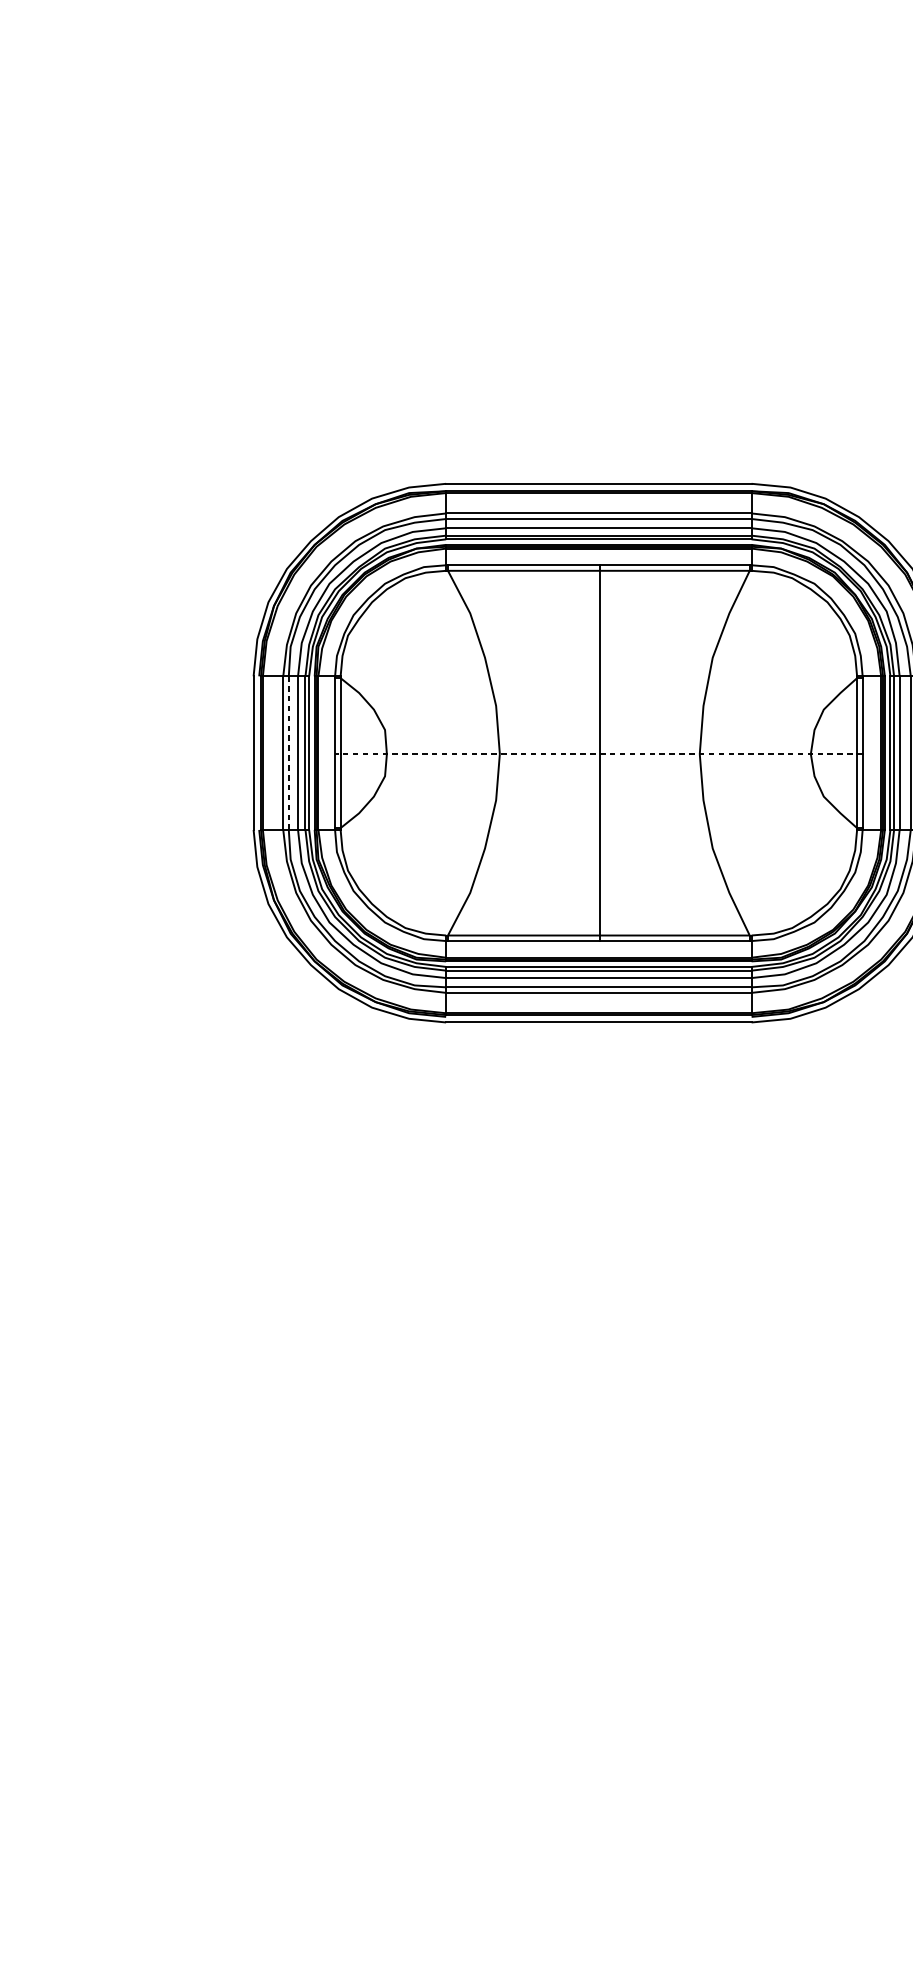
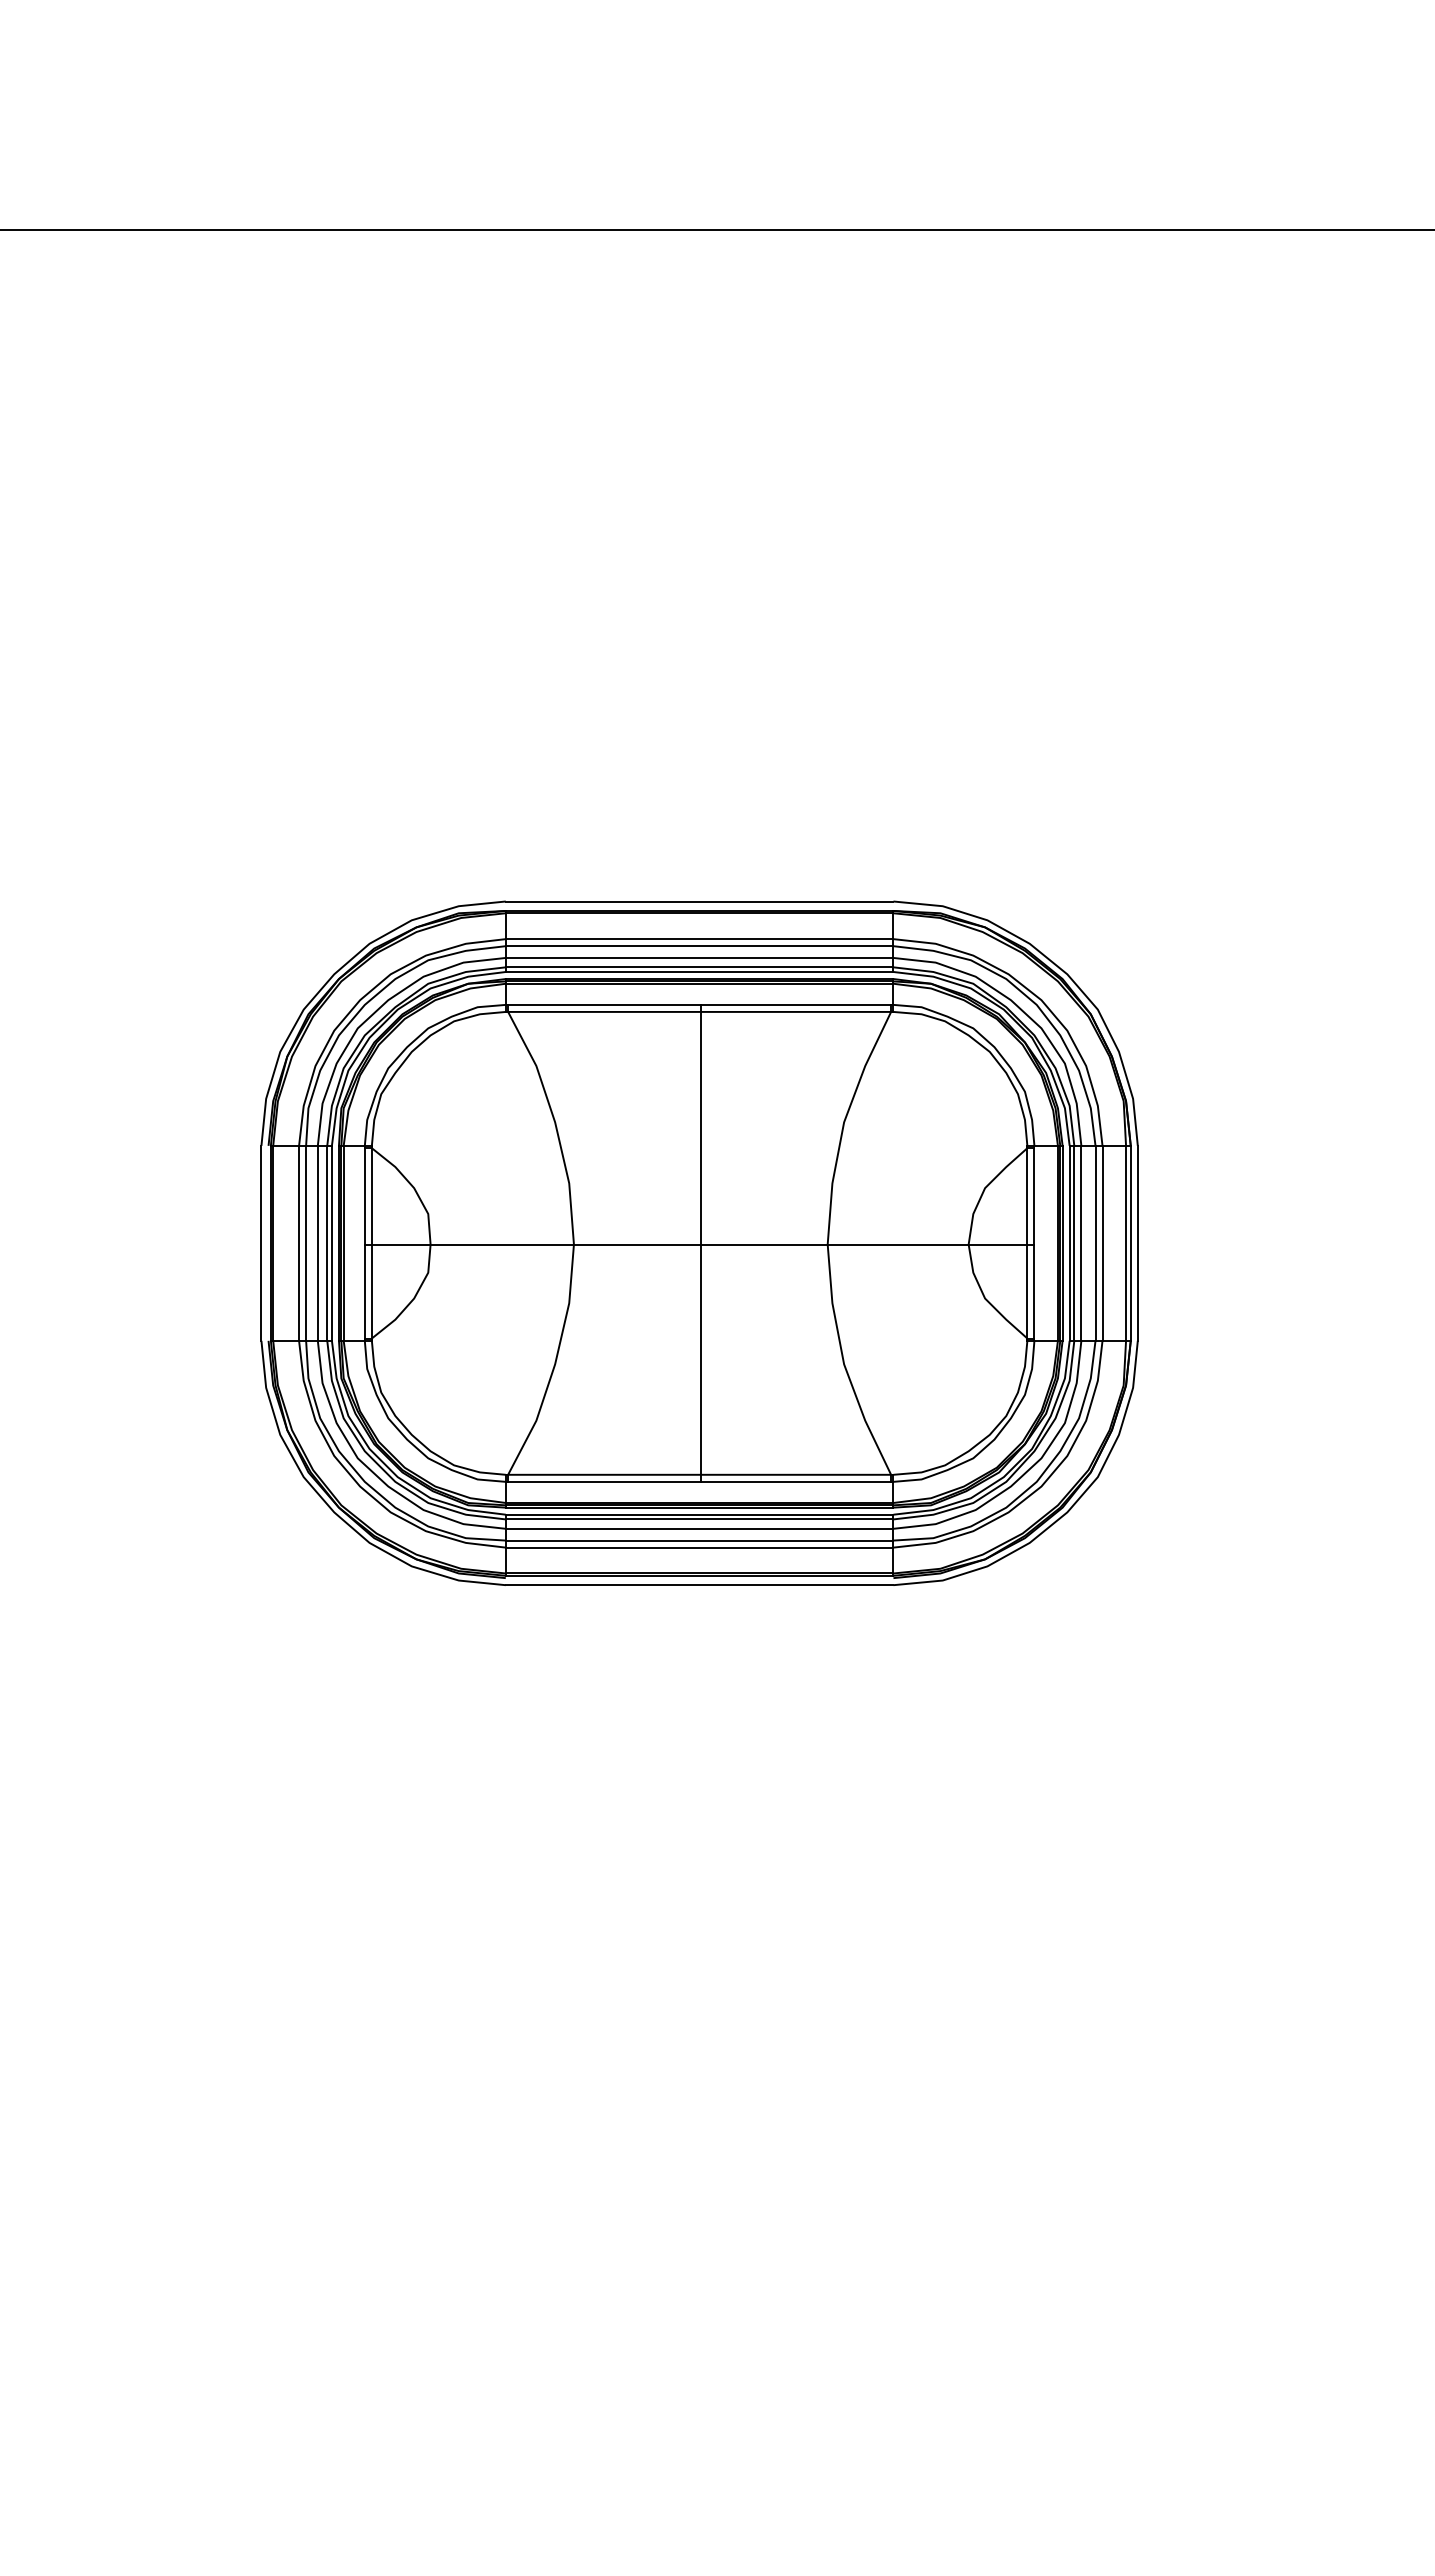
line: (289, 752) -> (306, 1242), dashed -> solid
line: (598, 754) -> (699, 1244), dashed -> solid

